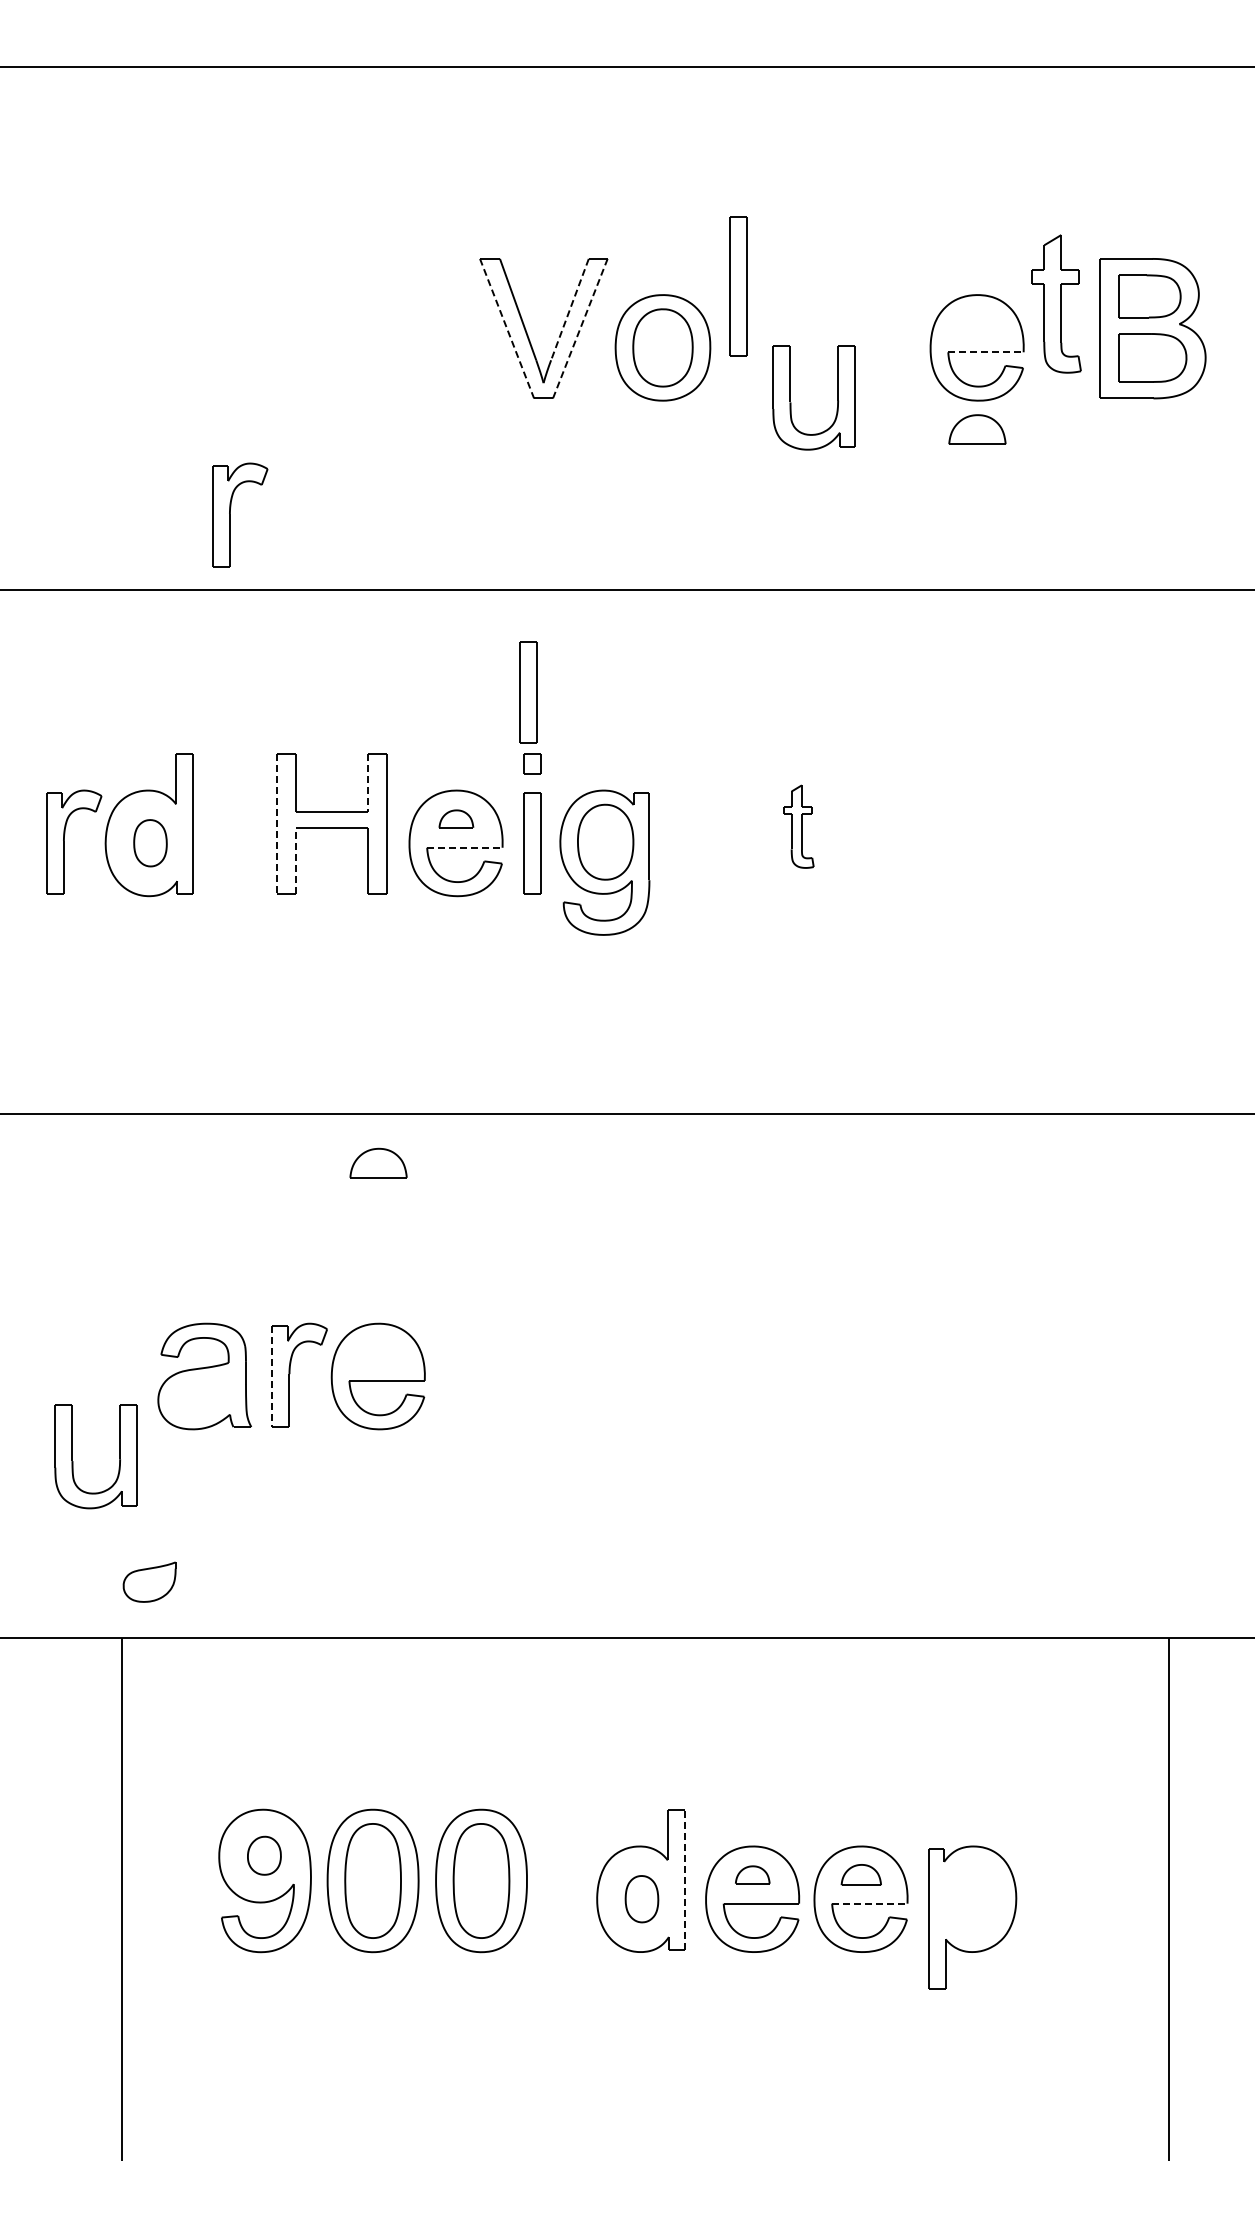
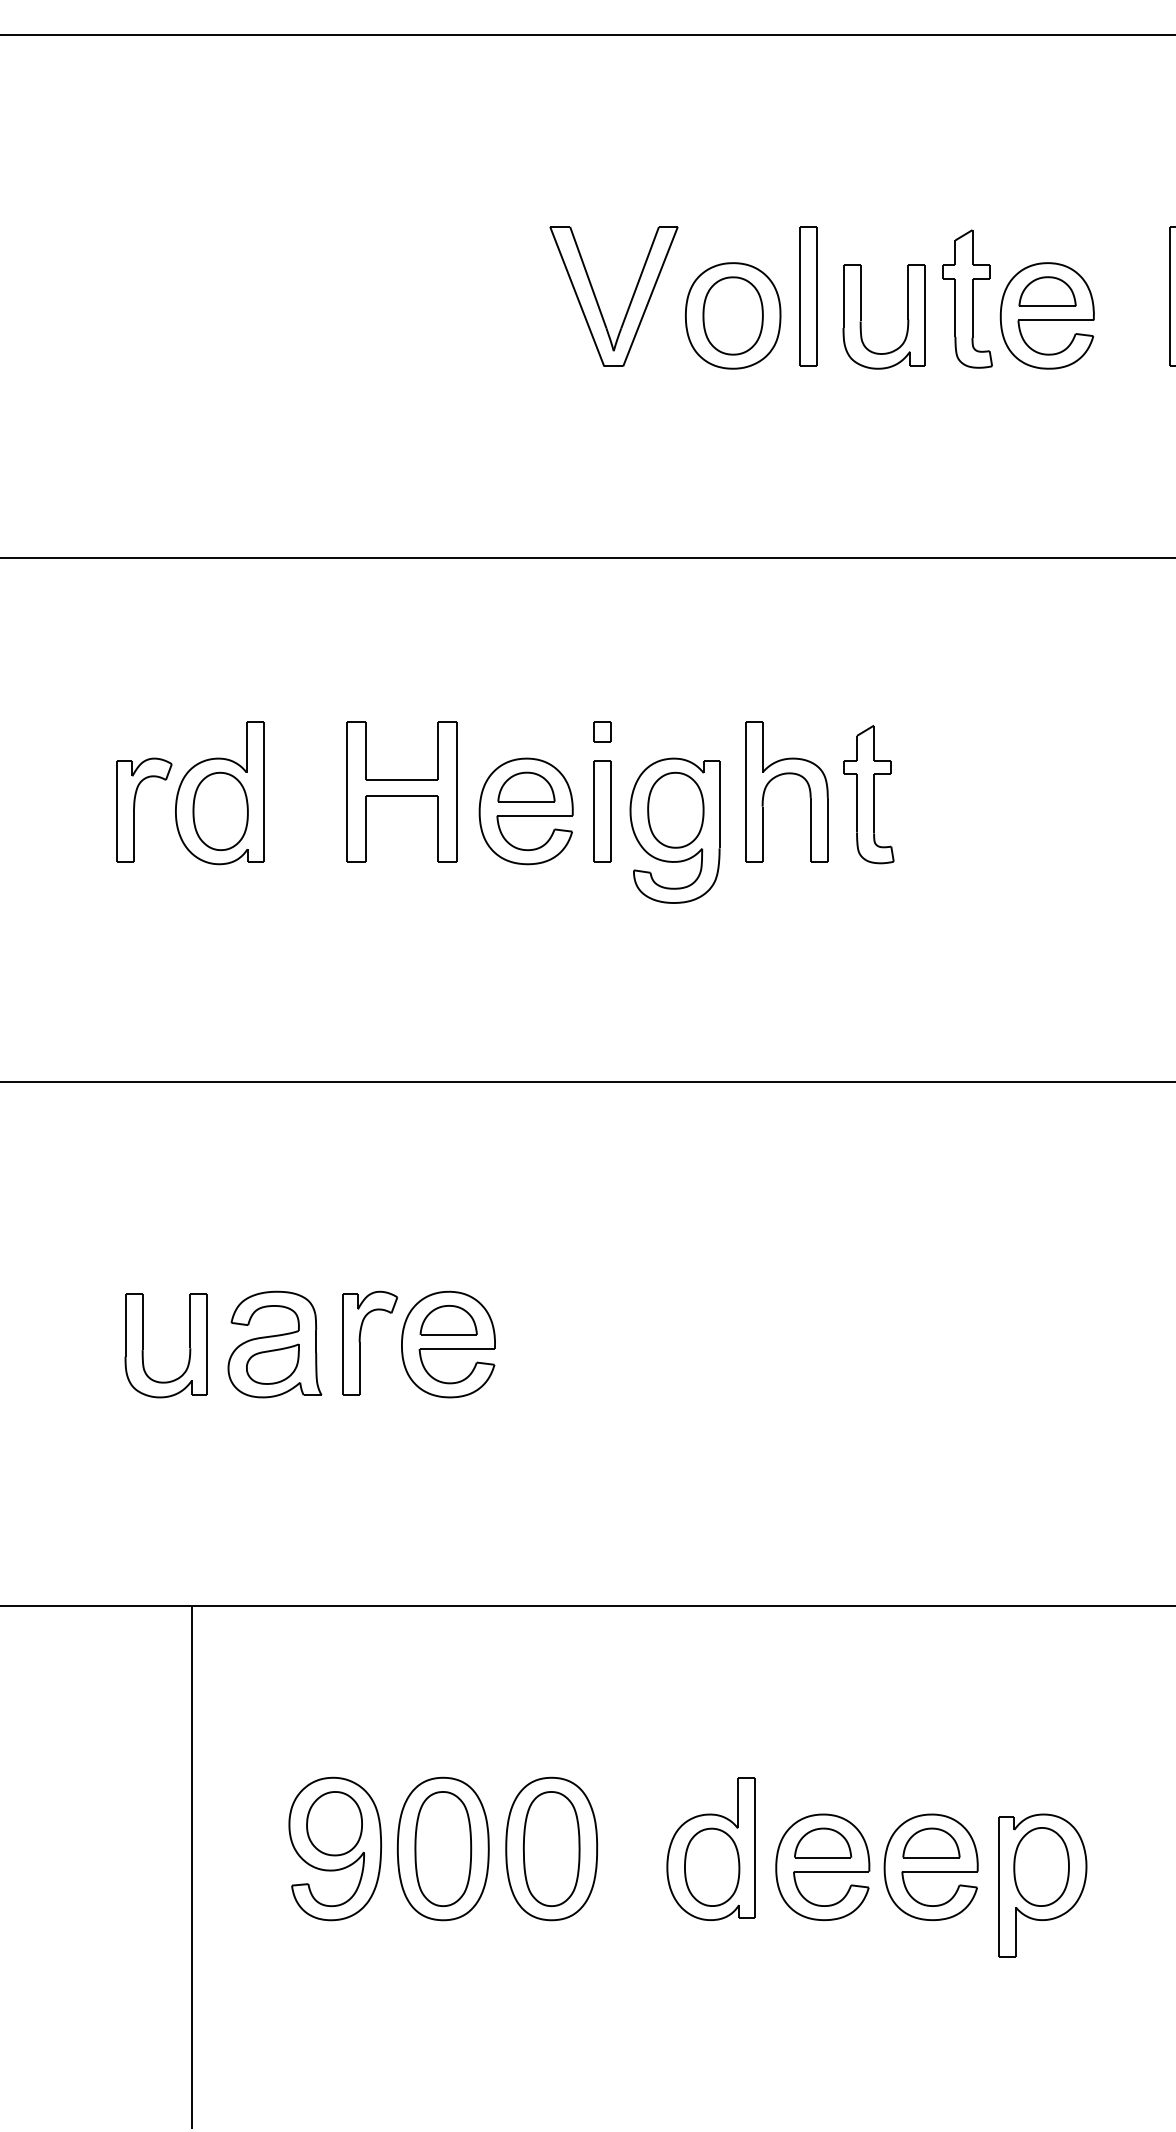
part: (738, 286) -> (808, 296), moved
part: (1056, 303) -> (967, 298), moved
line: (569, 310) -> (639, 278), dashed -> solid
line: (507, 328) -> (577, 296), dashed -> solid
line: (580, 328) -> (650, 296), dashed -> solid
line: (985, 352) -> (1055, 320), dashed -> solid
part: (791, 402) -> (861, 321), moved
part: (977, 429) -> (1047, 291), moved
part: (230, 514) -> (300, 482), removed
part: (528, 692) -> (598, 660), removed
line: (368, 783) -> (438, 751), dashed -> solid
part: (711, 807) -> (781, 775), added
part: (456, 818) -> (526, 786), size x1.67
line: (277, 824) -> (347, 792), dashed -> solid
part: (798, 826) -> (868, 794), size x1.67
part: (150, 842) -> (220, 810), size x1.67
line: (464, 847) -> (534, 815), dashed -> solid
line: (295, 861) -> (365, 829), dashed -> solid
part: (378, 1162) -> (448, 1319), moved
line: (272, 1376) -> (342, 1344), dashed -> solid
part: (73, 1461) -> (143, 1350), moved
part: (149, 1581) -> (272, 1363), moved
part: (264, 1855) -> (334, 1823), size x1.67
part: (752, 1874) -> (822, 1842), size x1.67
part: (861, 1874) -> (931, 1842), size x1.43
line: (684, 1880) -> (754, 1848), dashed -> solid
part: (641, 1898) -> (711, 1866), size x1.67
part: (971, 1898) -> (1041, 1866), added
line: (869, 1903) -> (939, 1871), dashed -> solid

